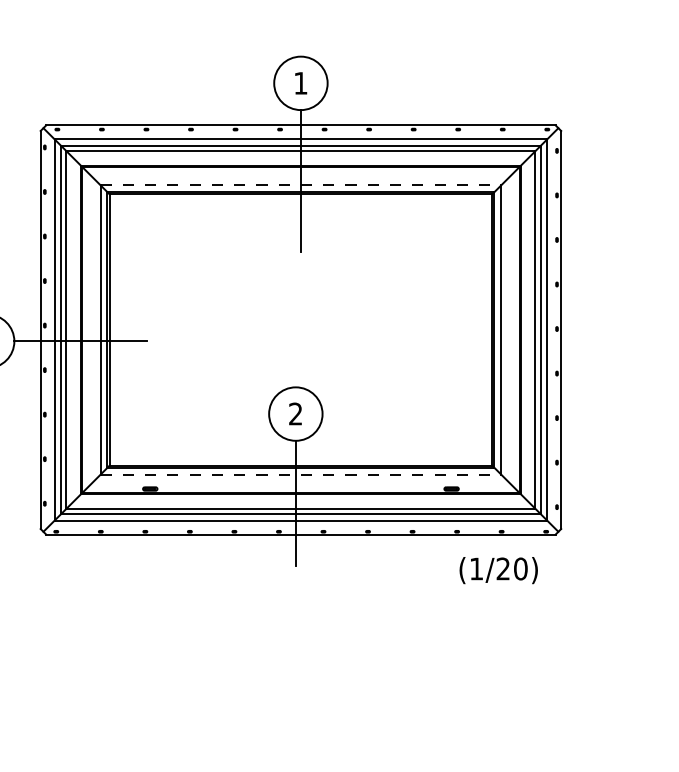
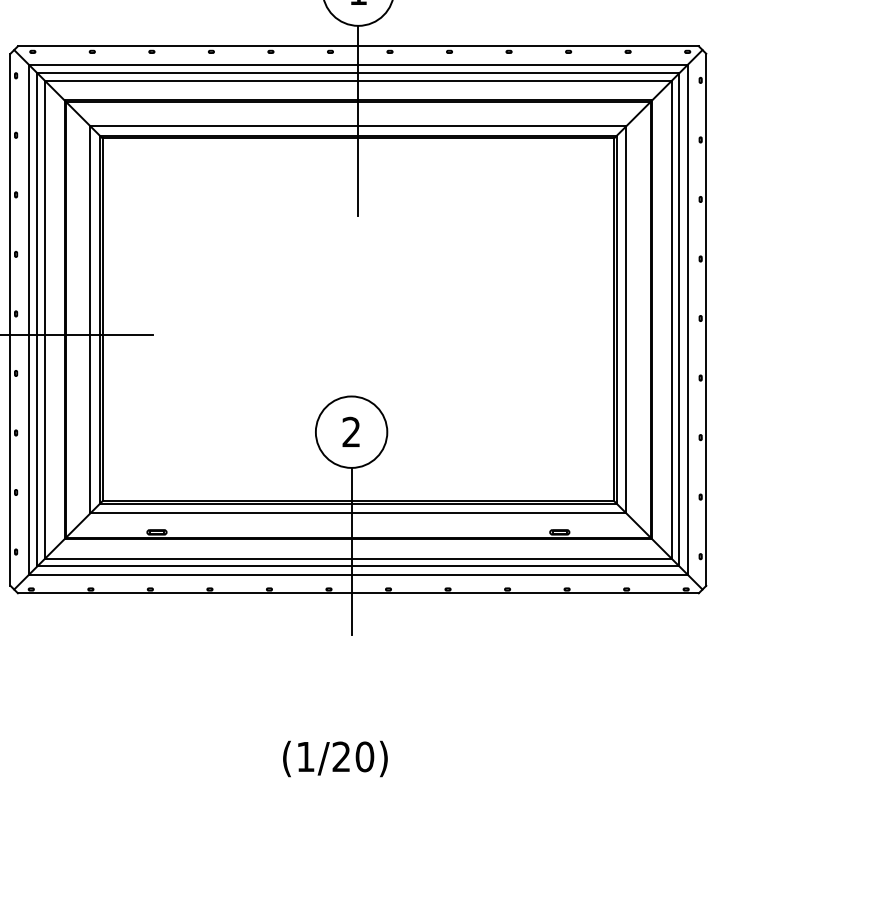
line: (301, 185) -> (359, 126), dashed -> solid
line: (301, 474) -> (359, 512), dashed -> solid
text: (498, 570) -> (335, 758), moved

